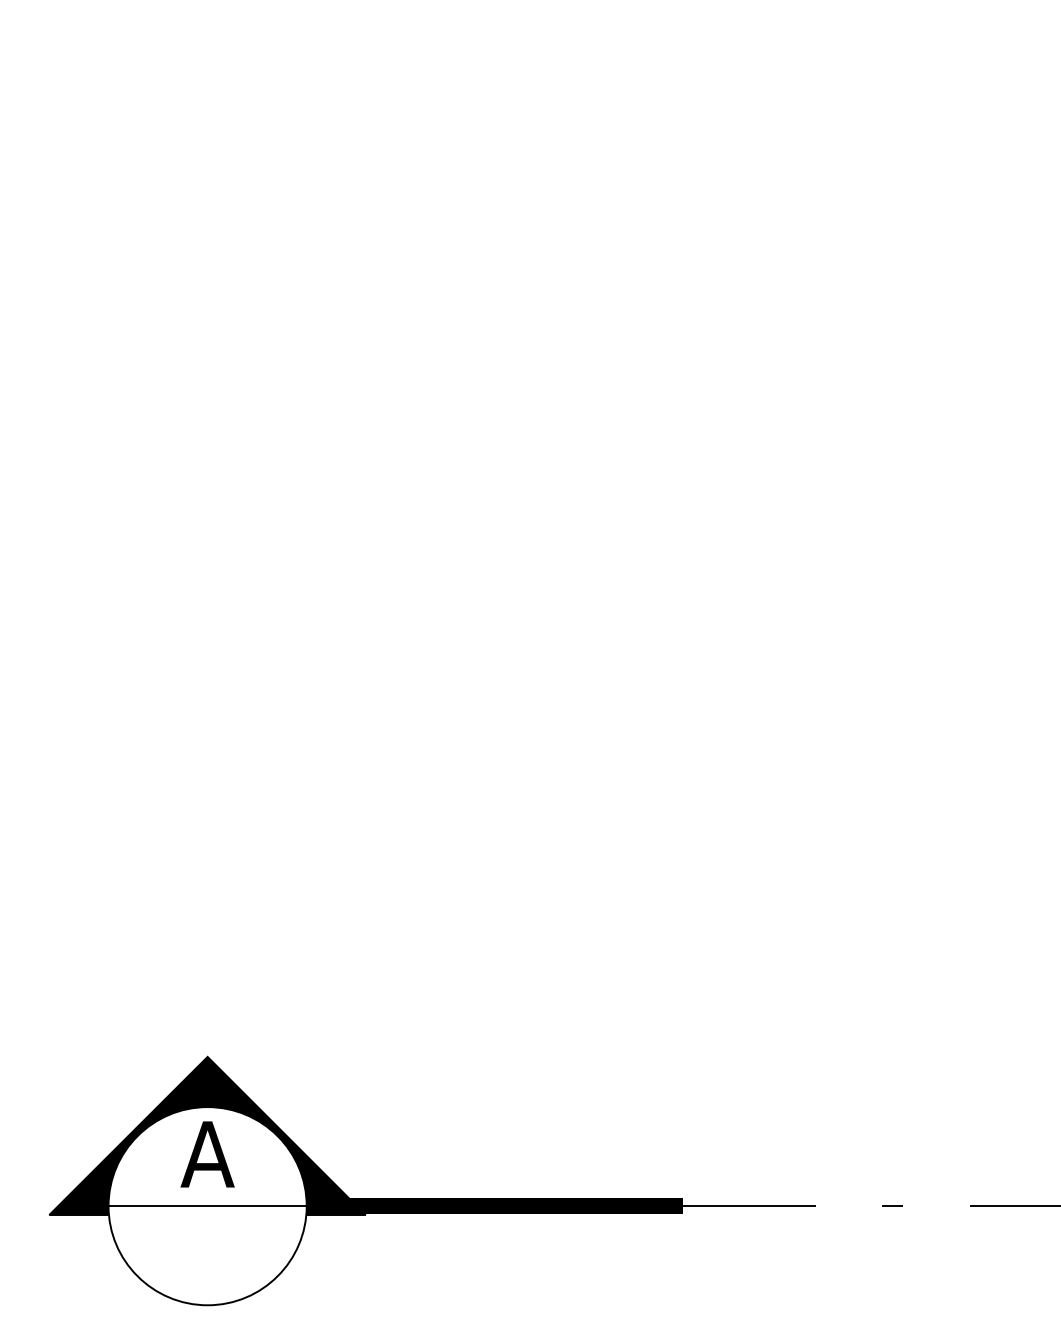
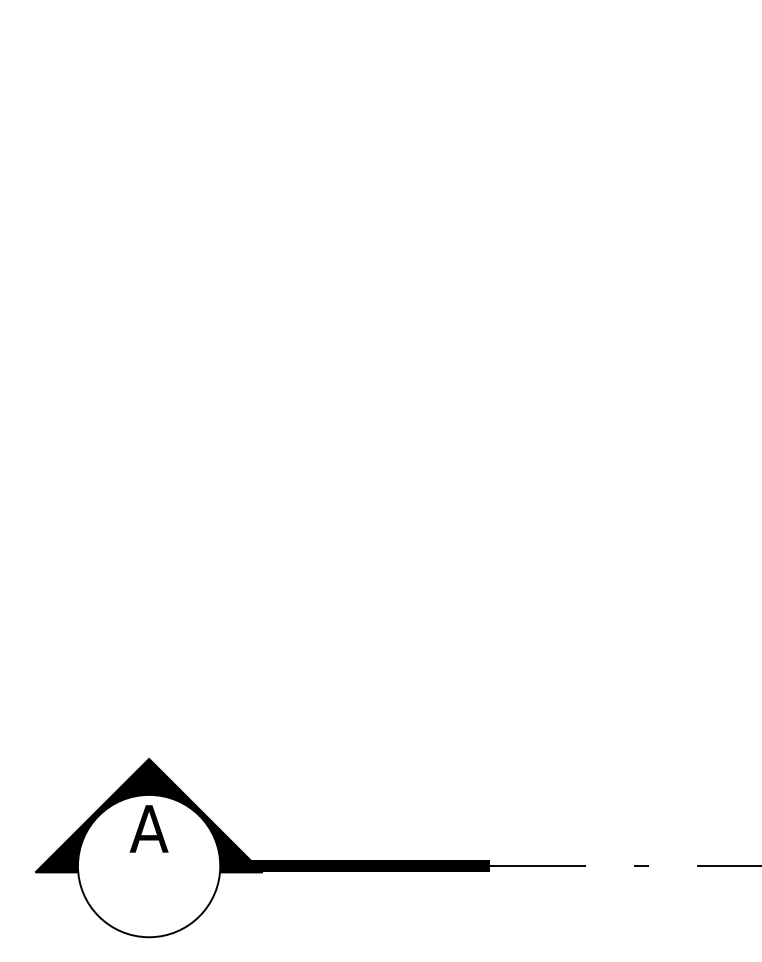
line: (206, 1206) -> (148, 866), removed

